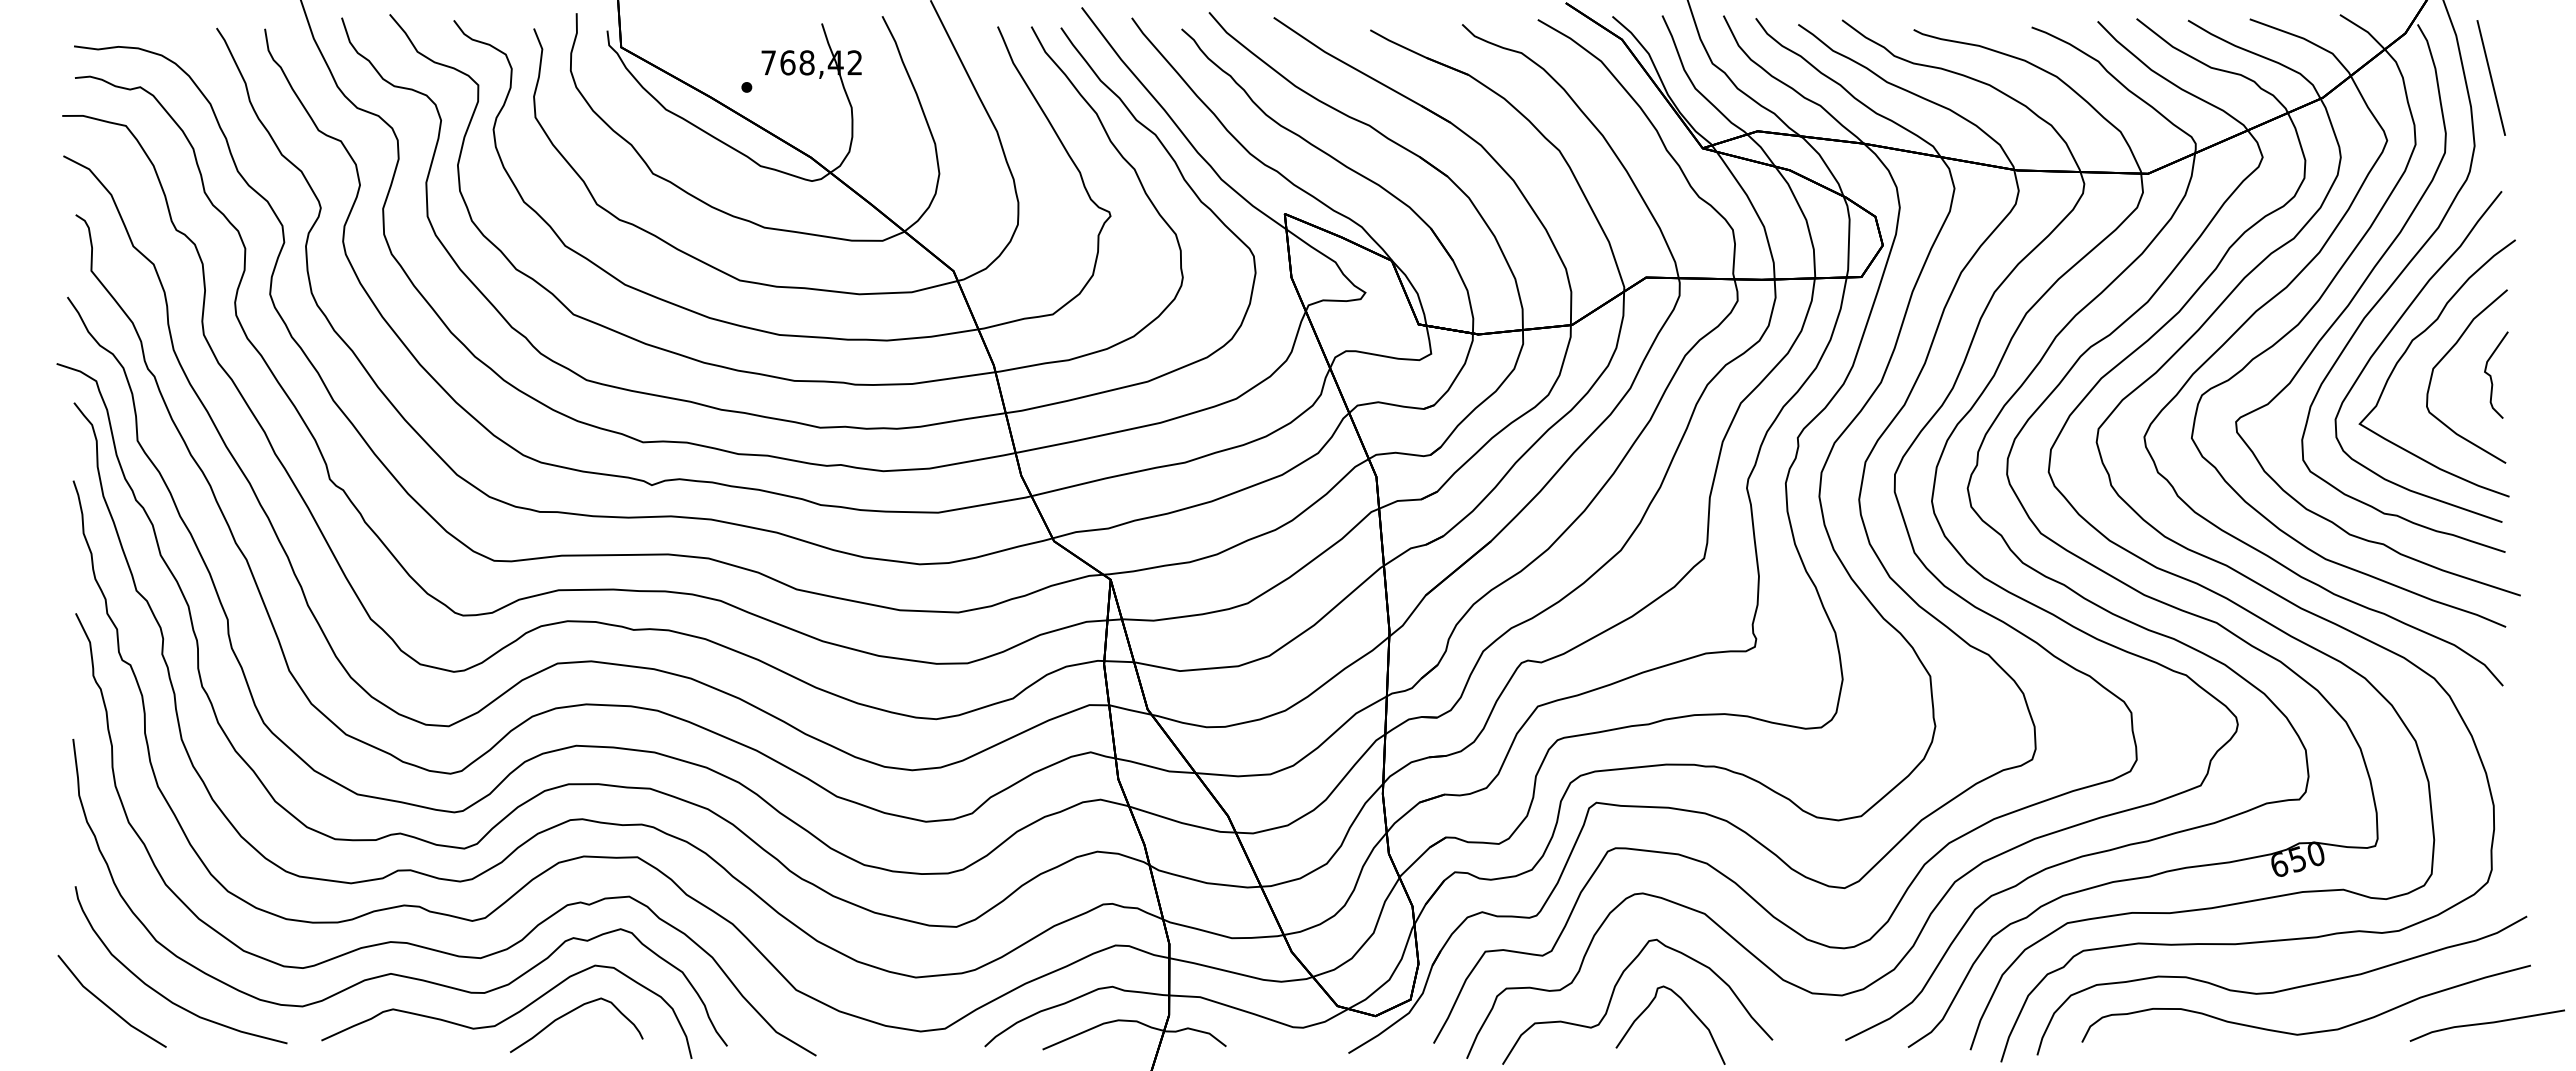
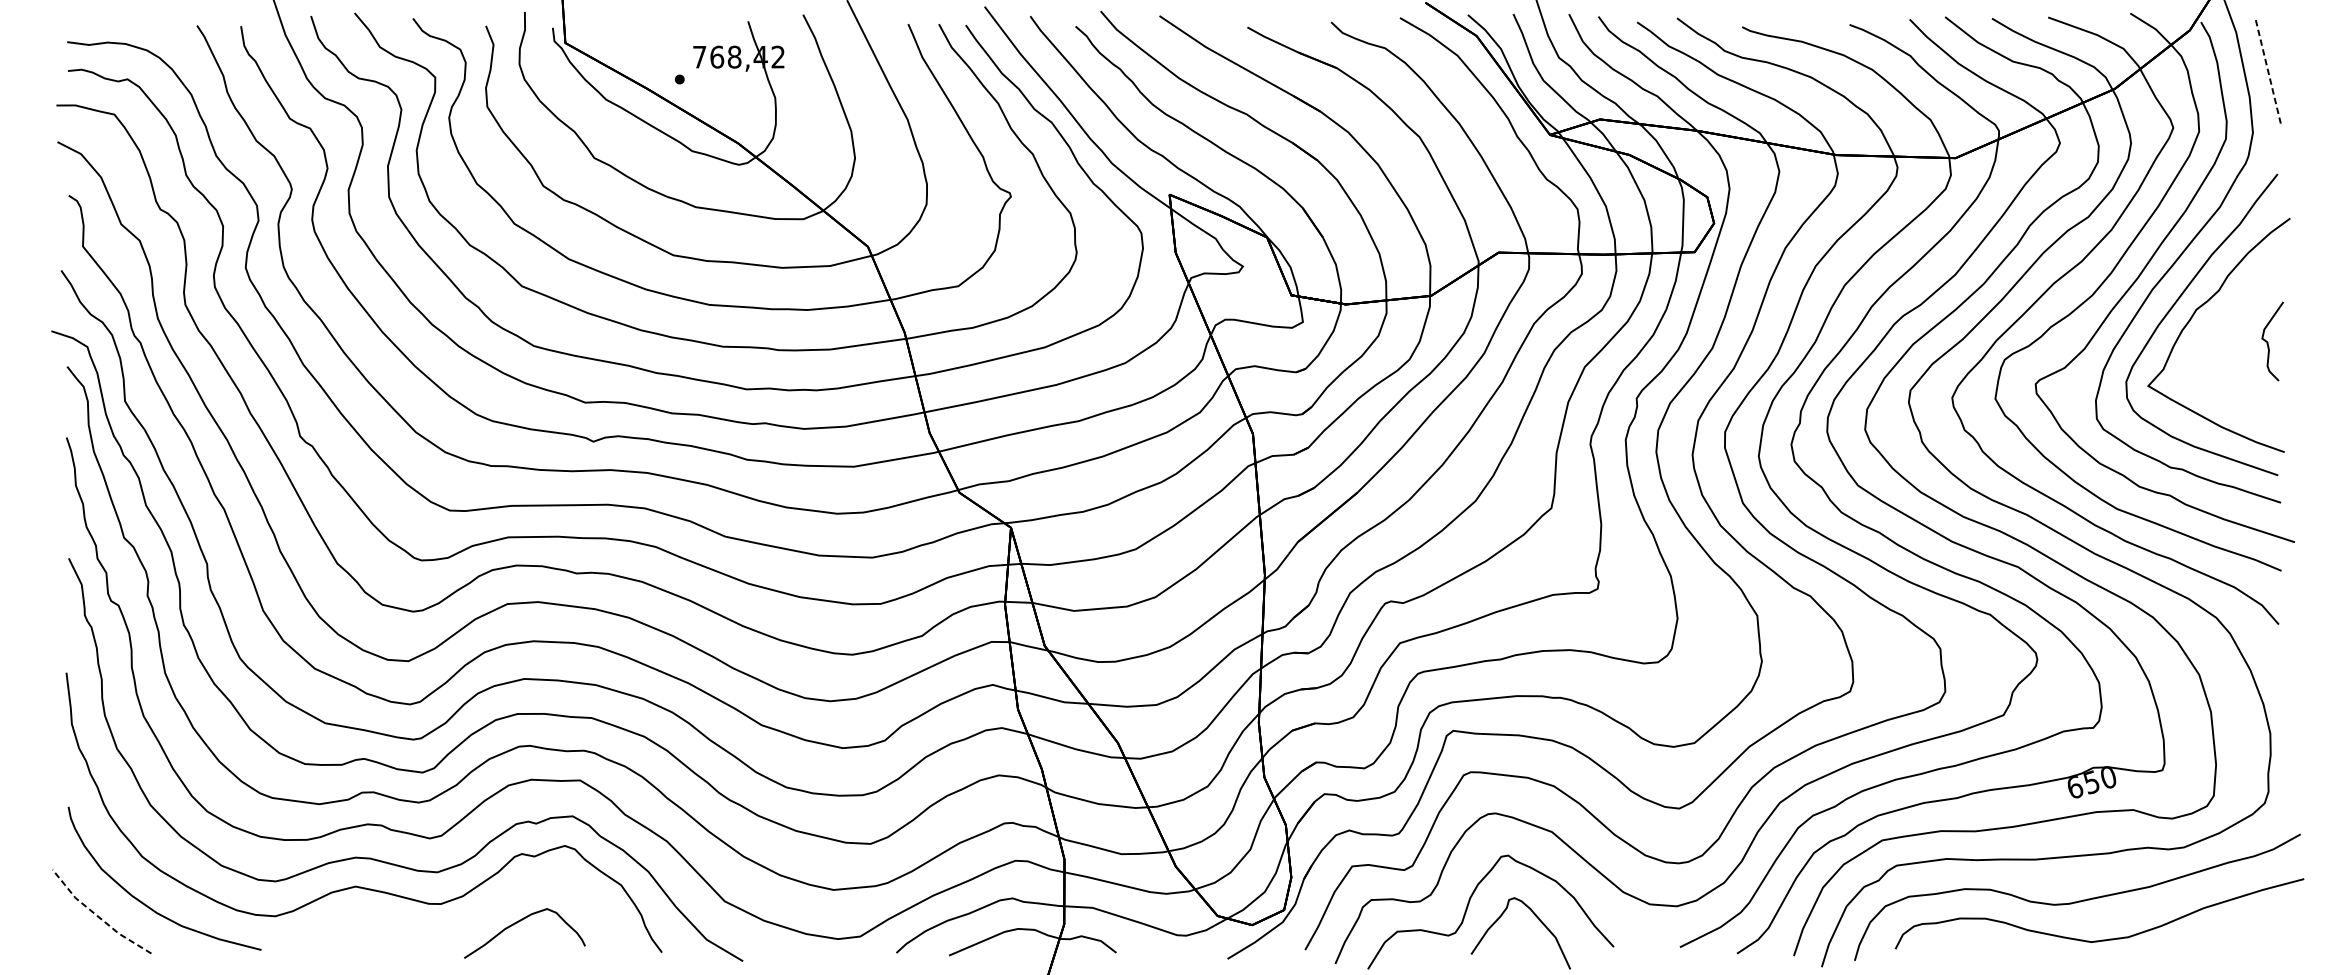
line: (2491, 78) -> (2268, 71), solid -> dashed
curve: (2446, 355) -> (2227, 323), removed
line: (107, 1006) -> (97, 916), solid -> dashed
curve: (510, 1015) -> (464, 924), removed
line: (2486, 1024) -> (2263, 932), removed

